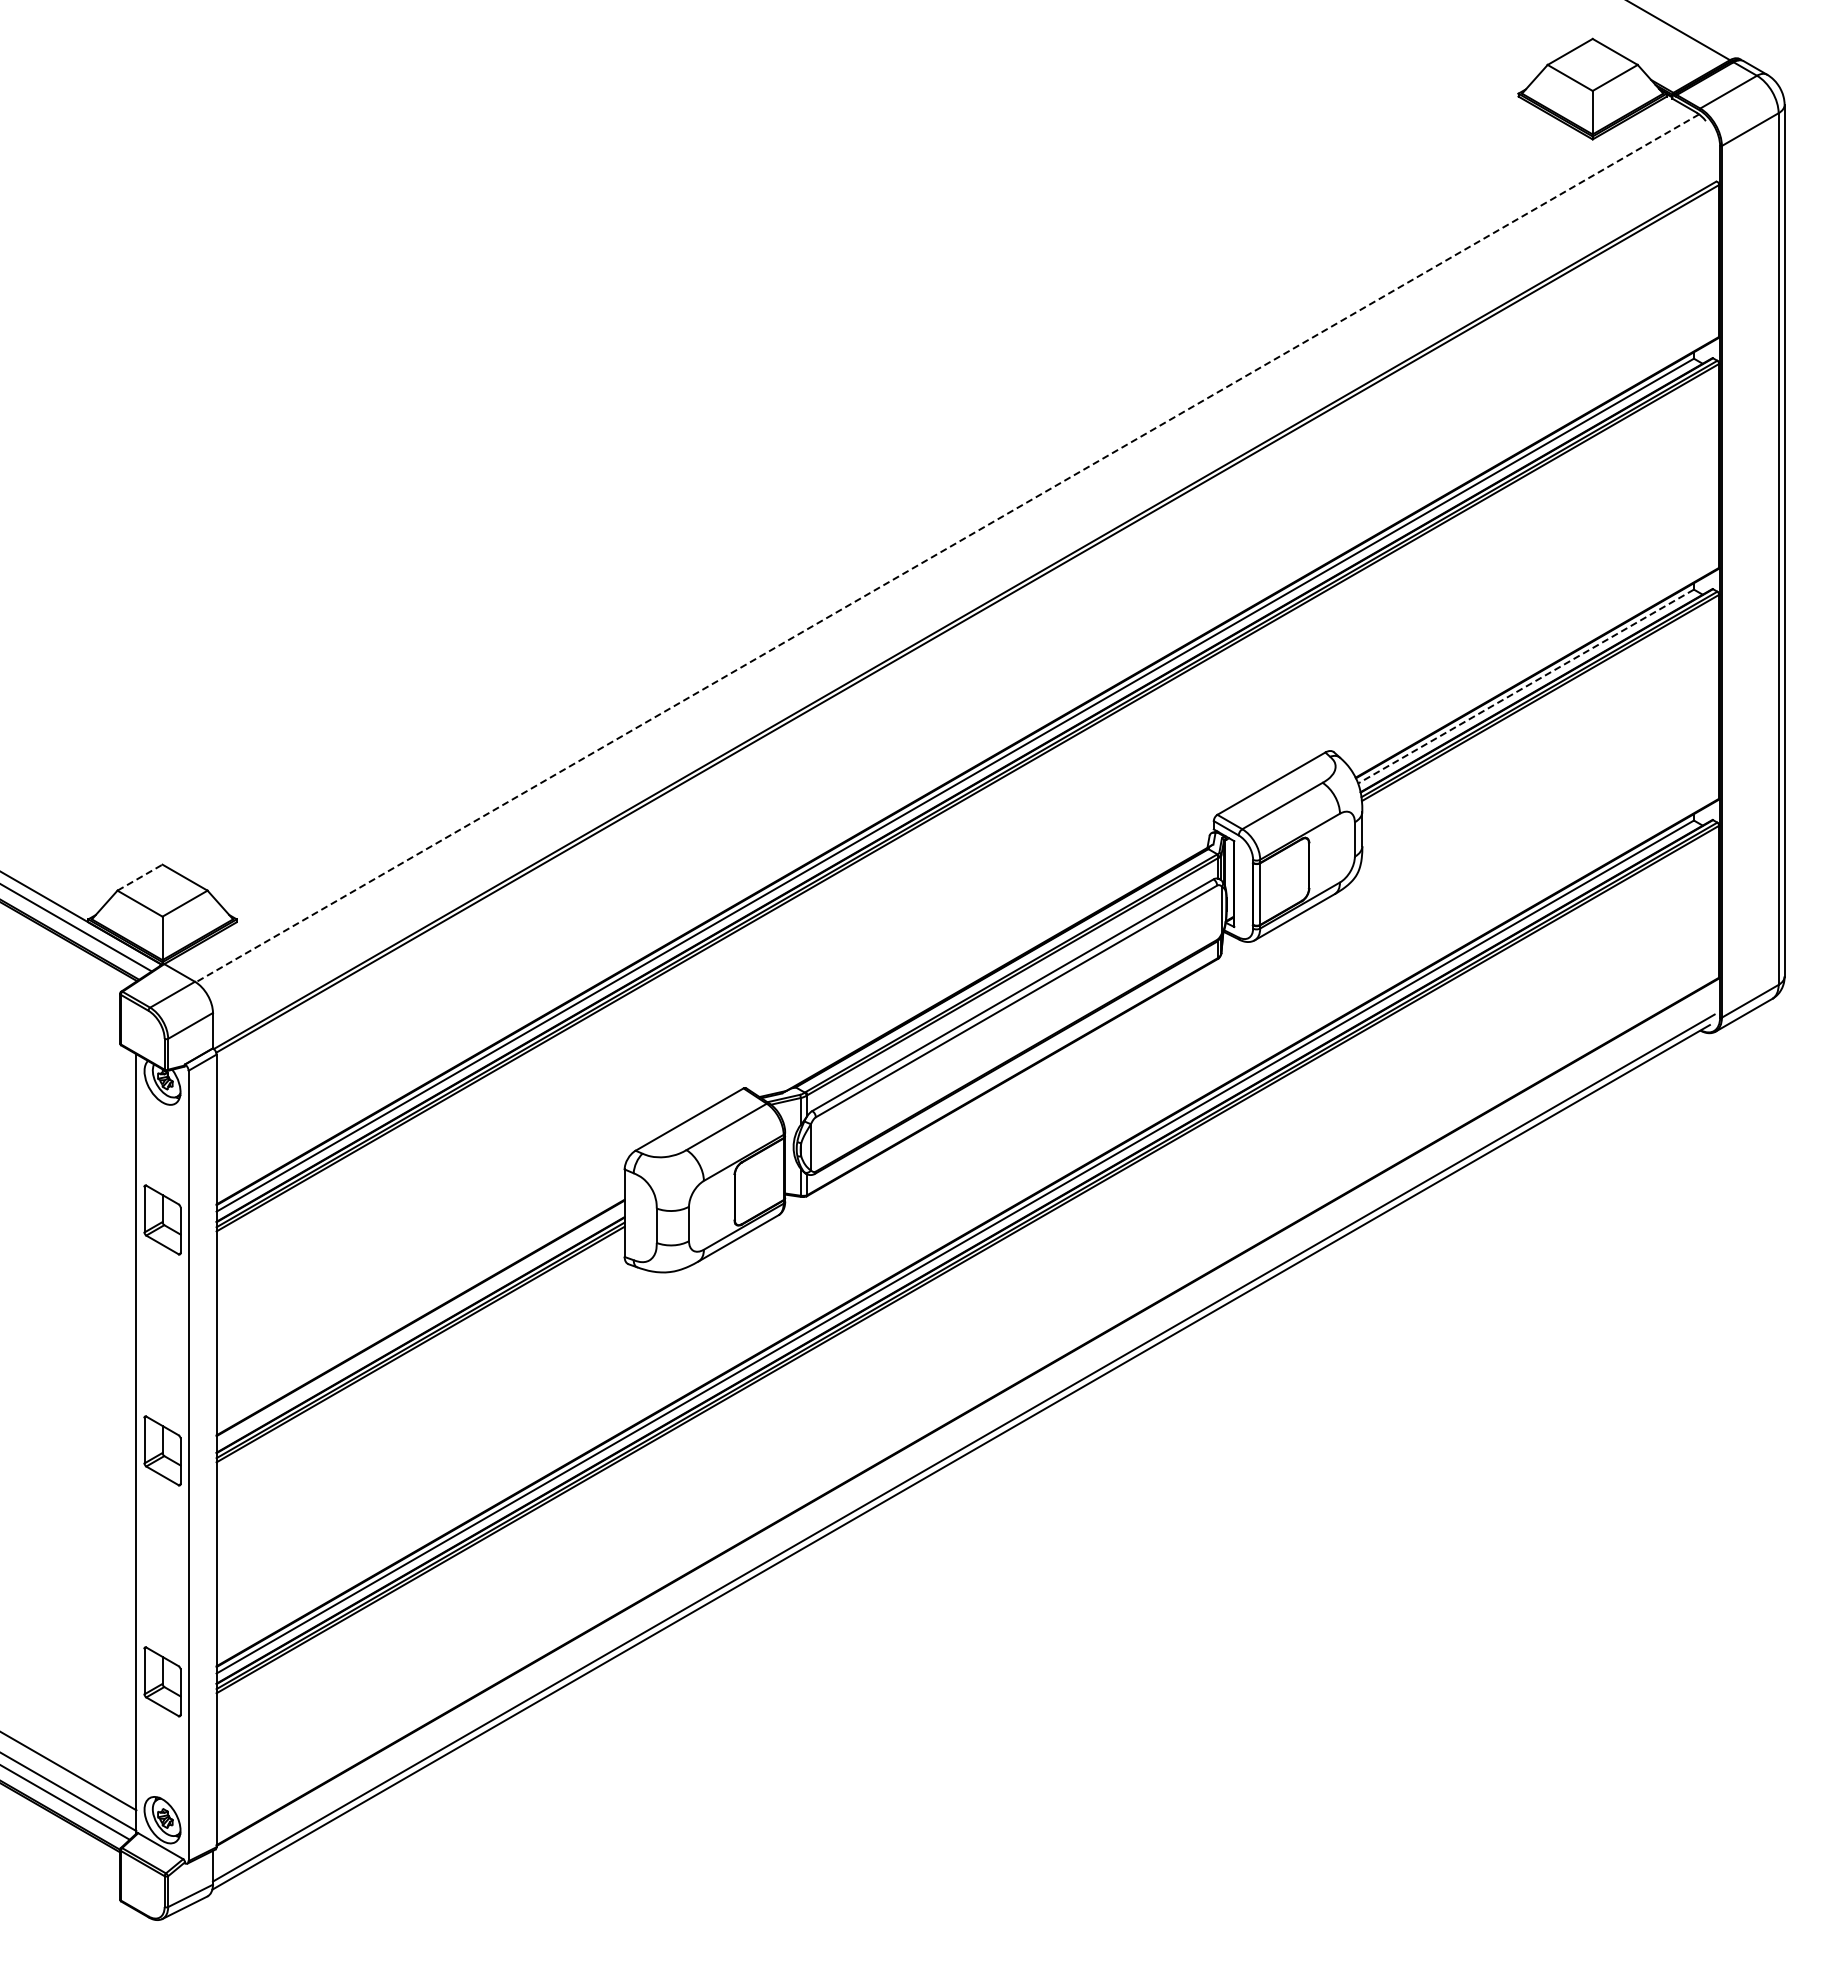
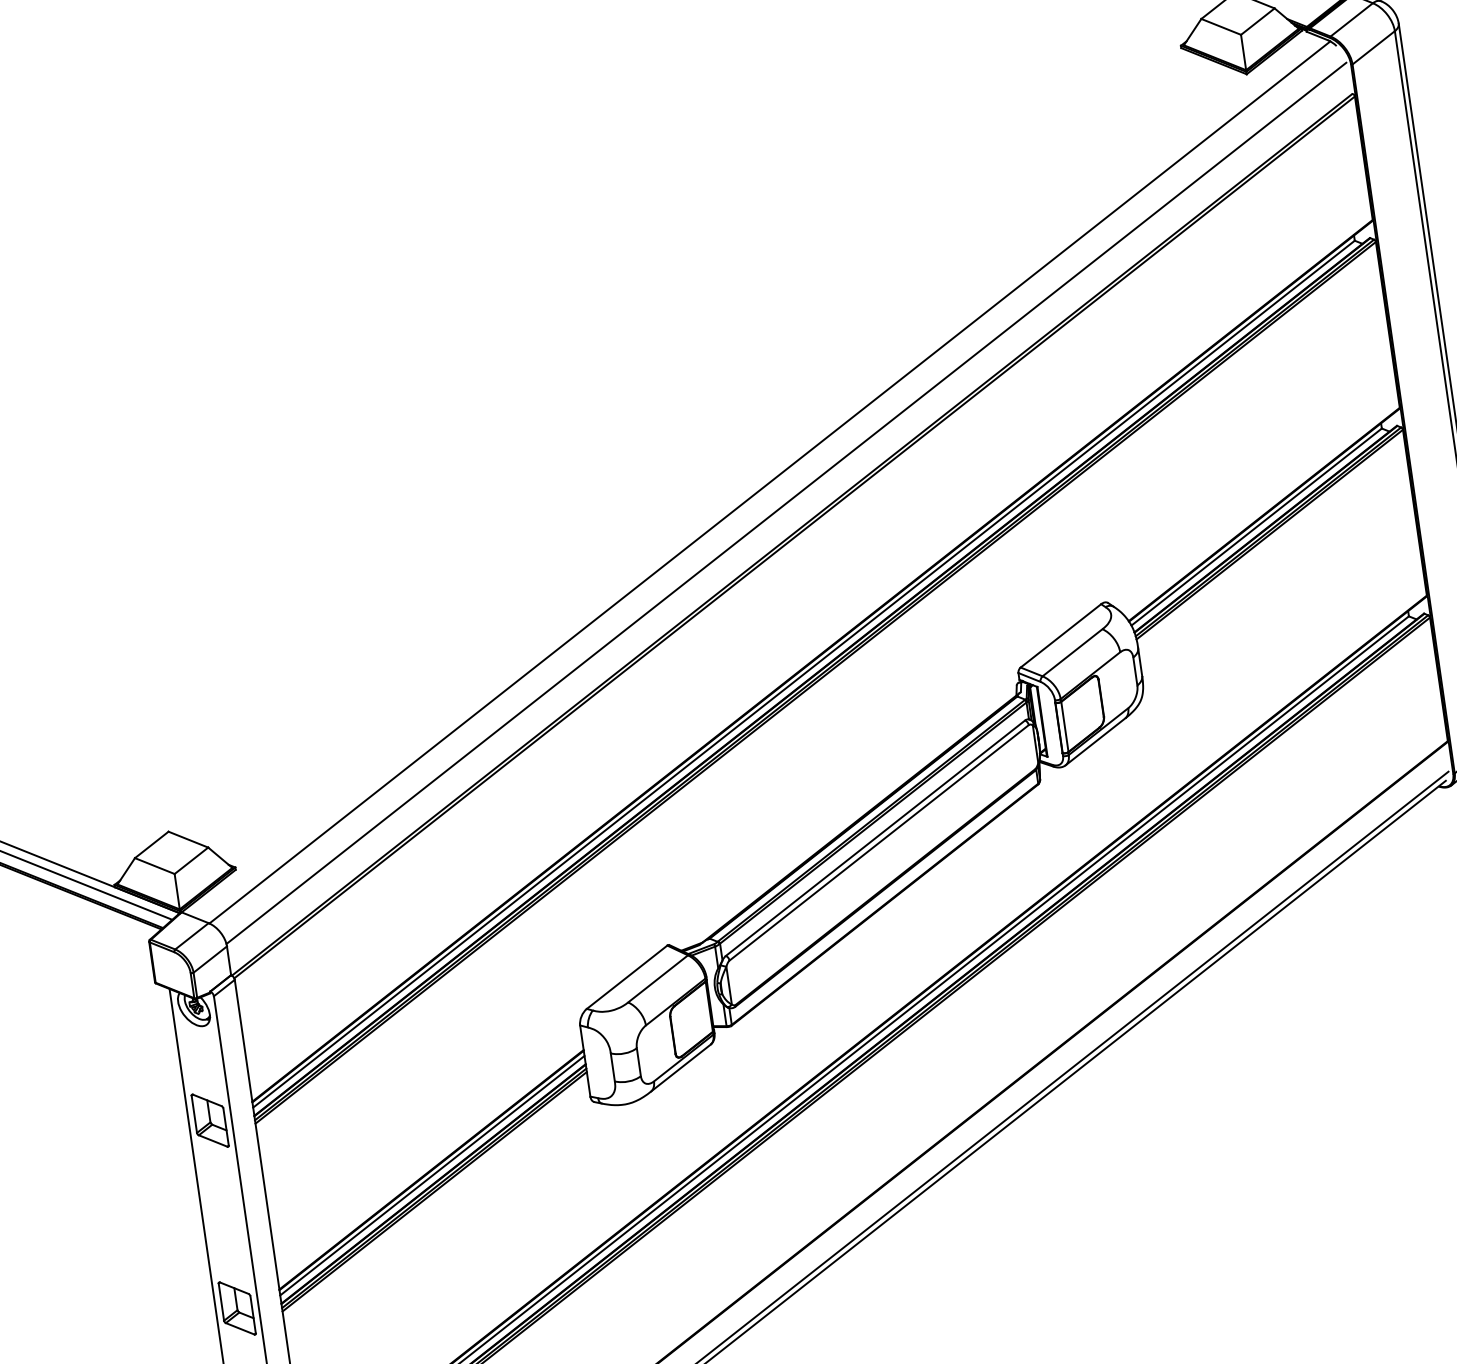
line: (947, 548) -> (769, 482), dashed -> solid
line: (963, 575) -> (786, 502), added
line: (1526, 686) -> (1256, 526), dashed -> solid
line: (140, 877) -> (152, 844), dashed -> solid
line: (420, 1324) -> (432, 1175), added

